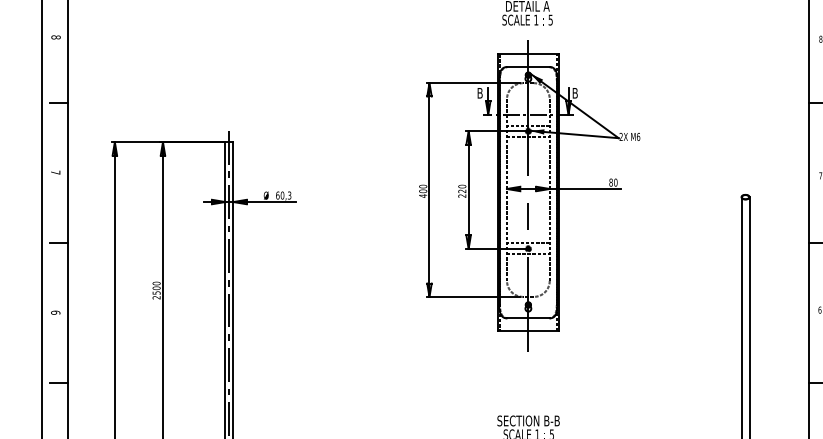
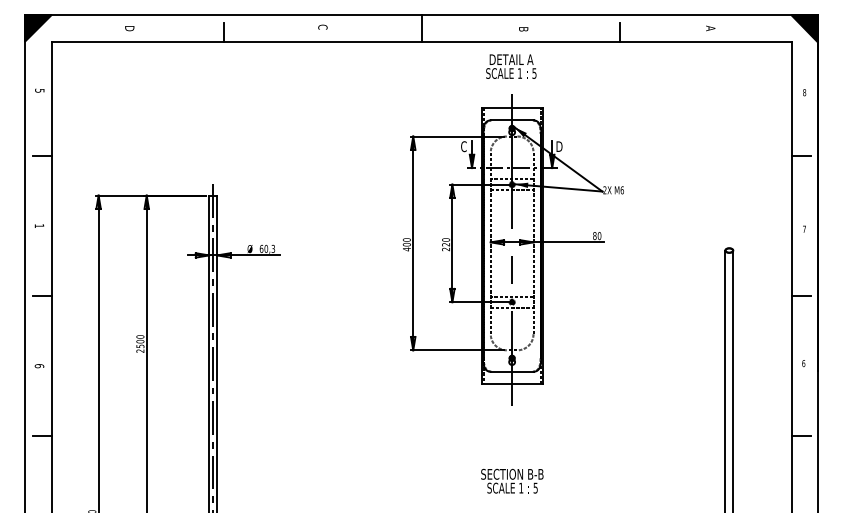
text: (55, 37) -> (39, 90), 8 -> 5
text: (479, 93) -> (463, 146), B -> C
text: (575, 93) -> (559, 146), B -> D
text: (55, 172) -> (39, 225), 7 -> 1

